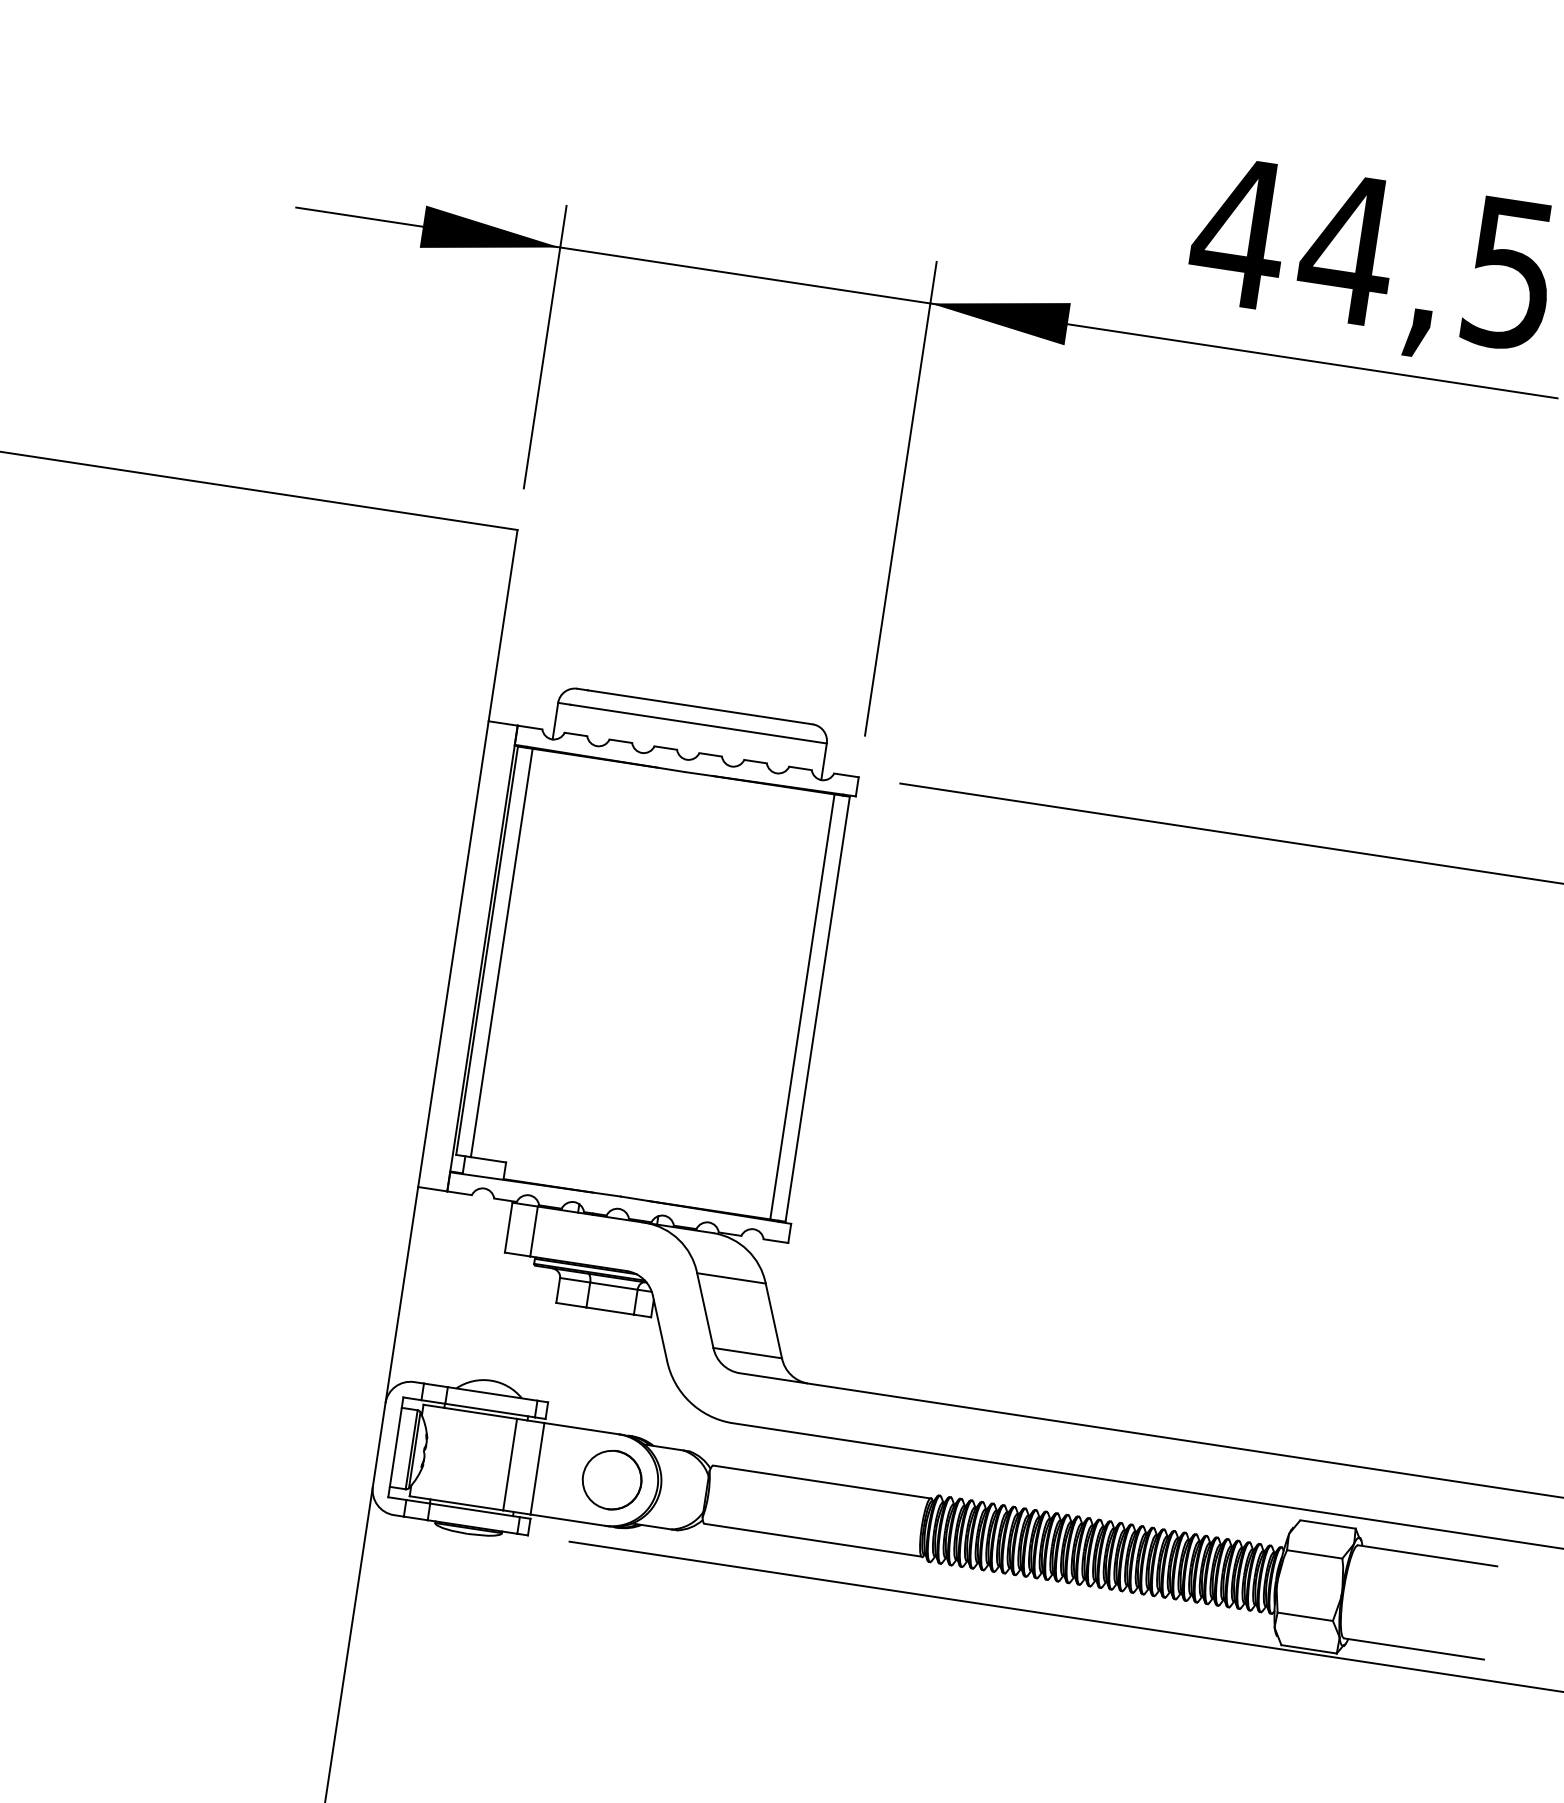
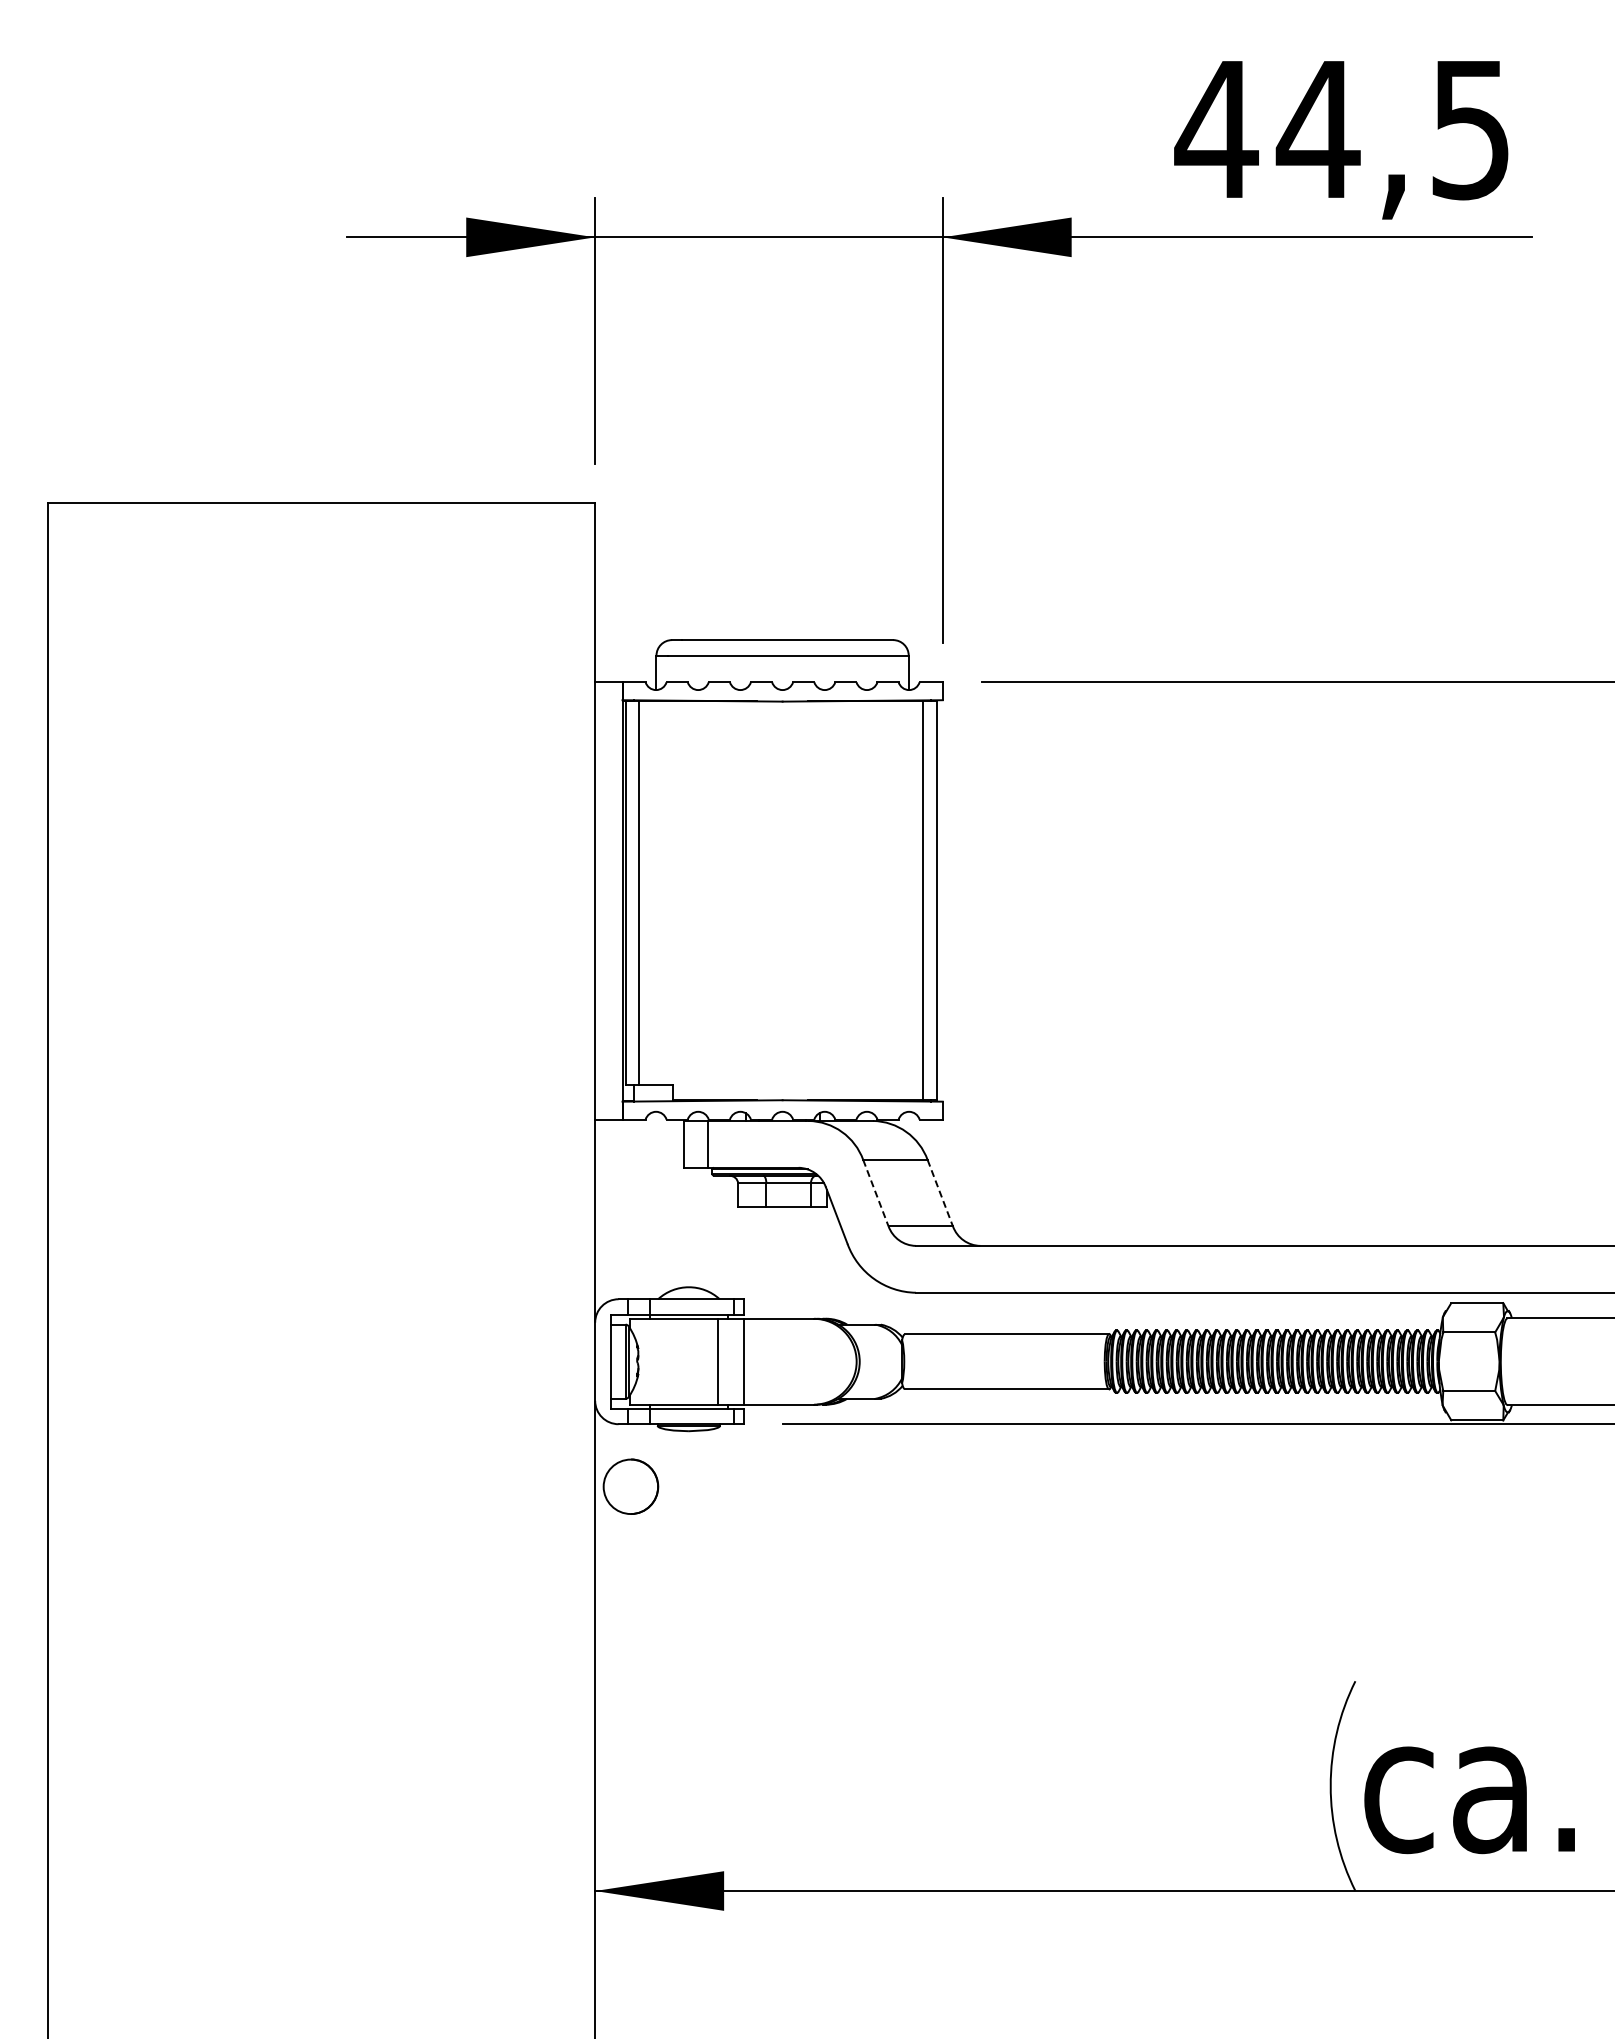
line: (704, 1310) -> (875, 1193), solid -> dashed
line: (774, 1321) -> (940, 1193), solid -> dashed
part: (611, 1479) -> (630, 1486), moved

